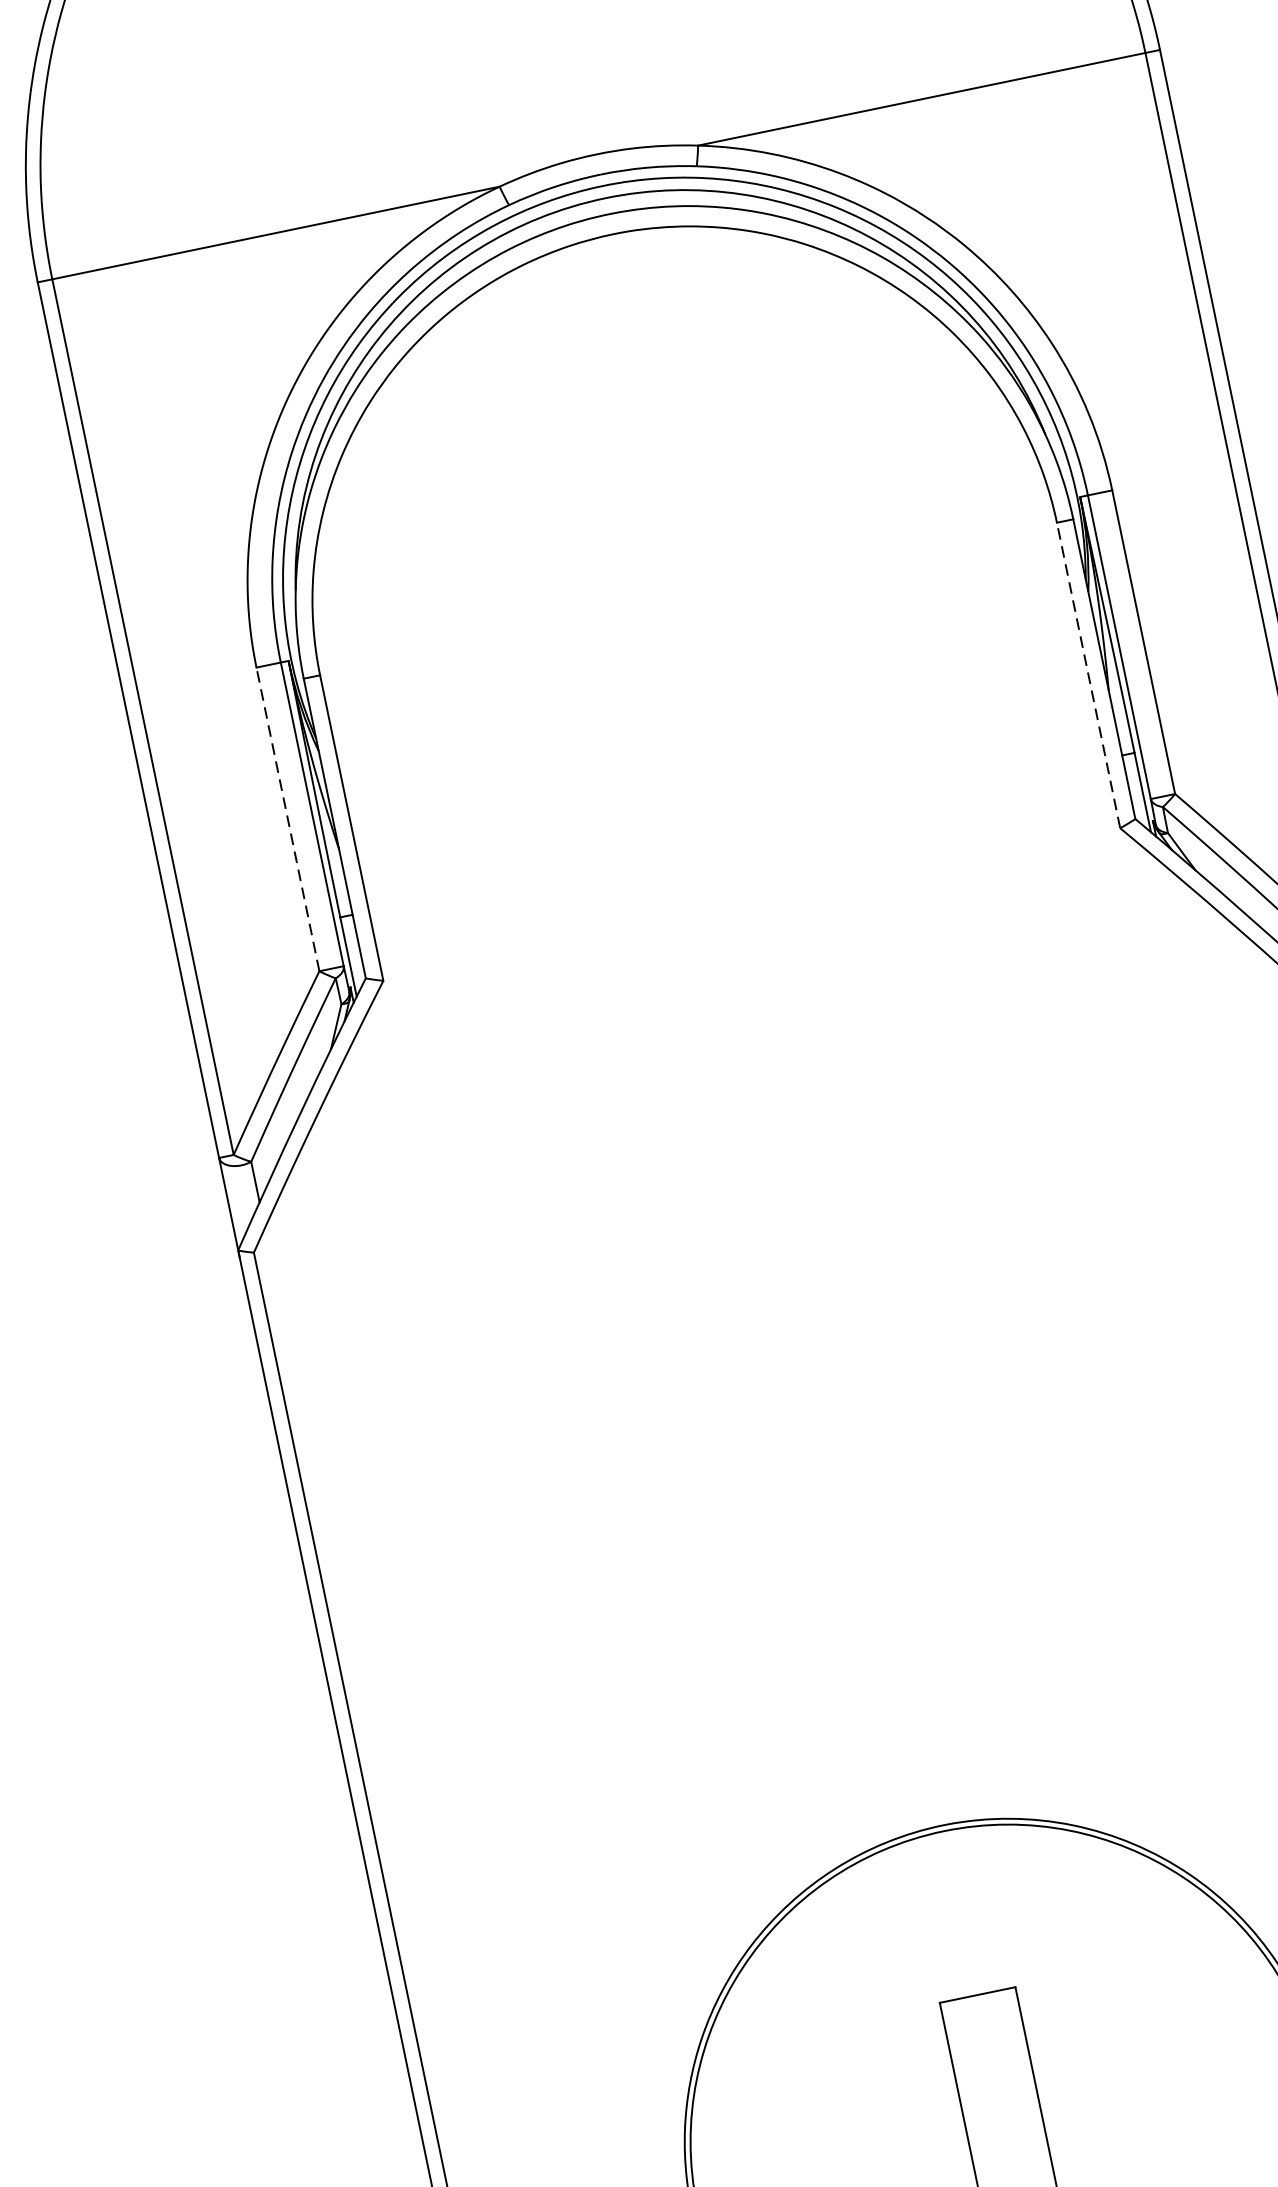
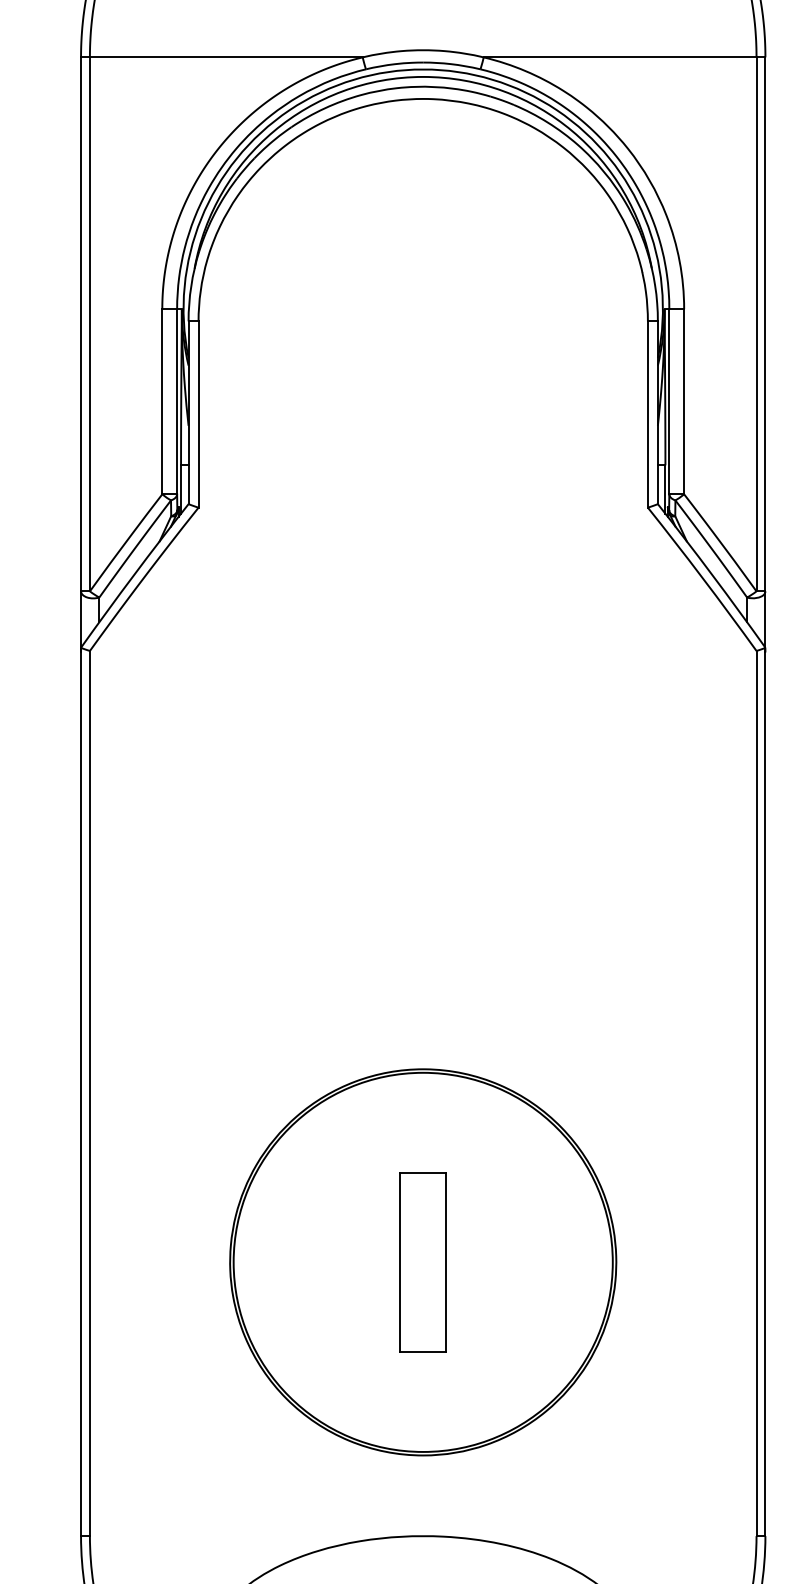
line: (1087, 675) -> (647, 414), dashed -> solid
line: (288, 818) -> (162, 401), dashed -> solid

